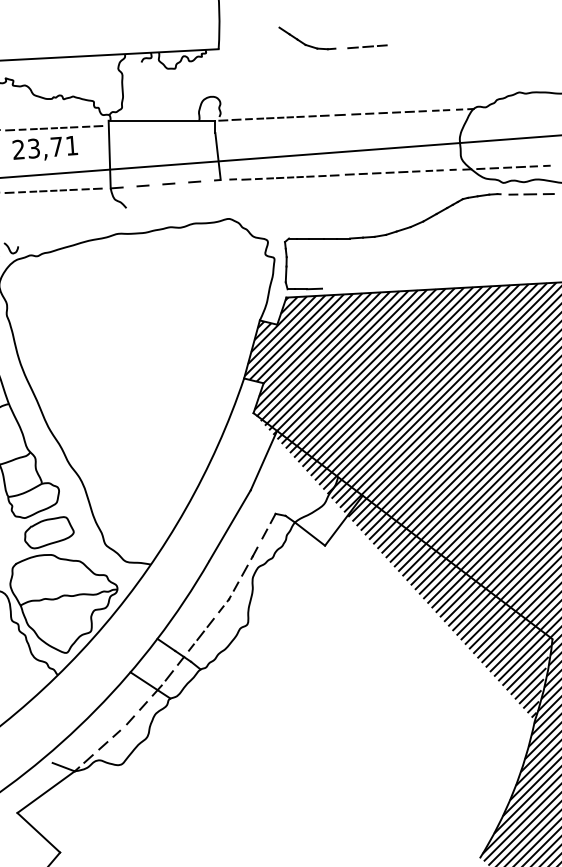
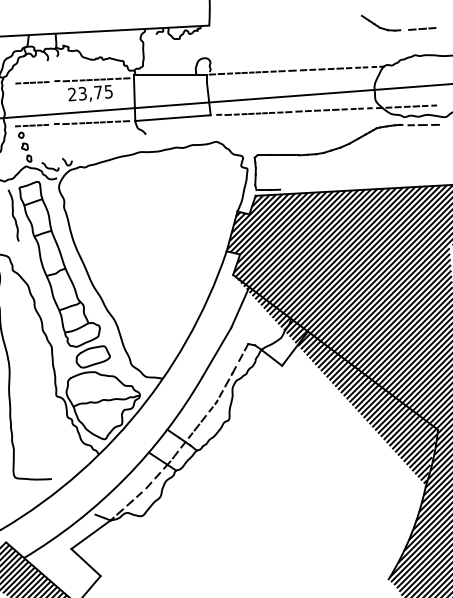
part: (332, 47) -> (398, 29), moved
text: (71, 145) -> (108, 91), 23,71 -> 23,75
line: (165, 184) -> (172, 118), dashed -> solid

